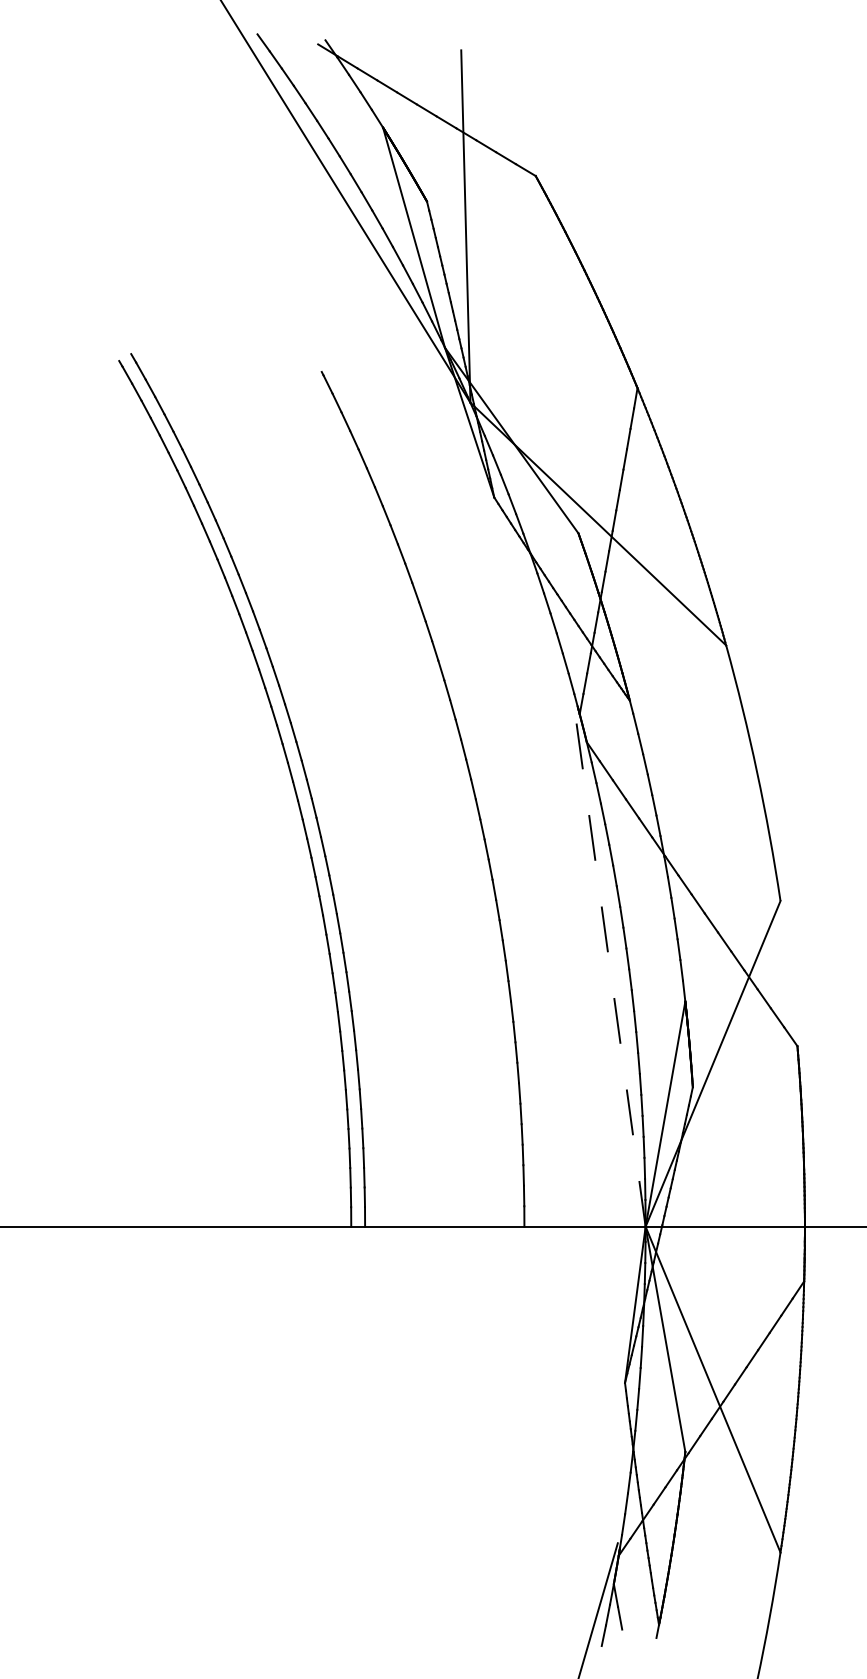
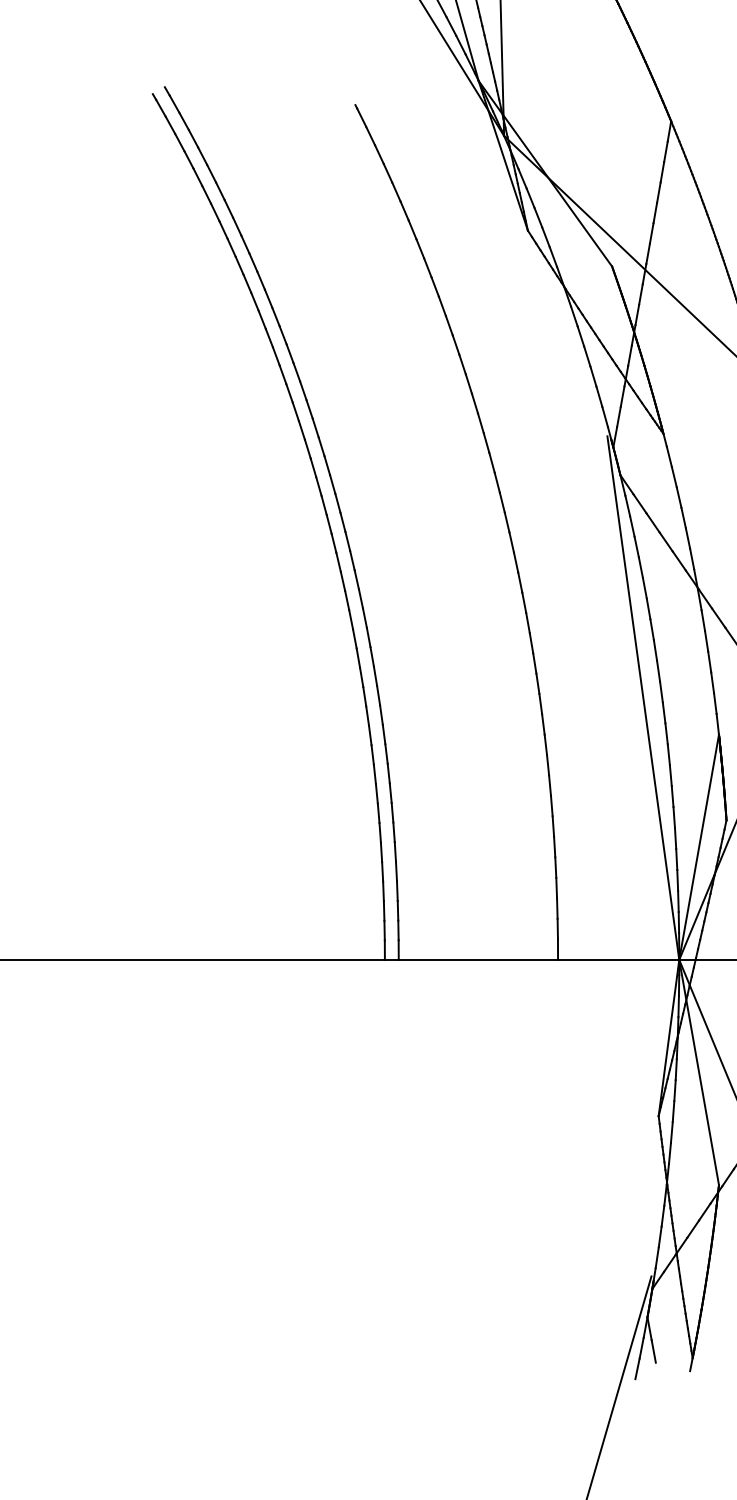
line: (609, 964) -> (643, 697), dashed -> solid

